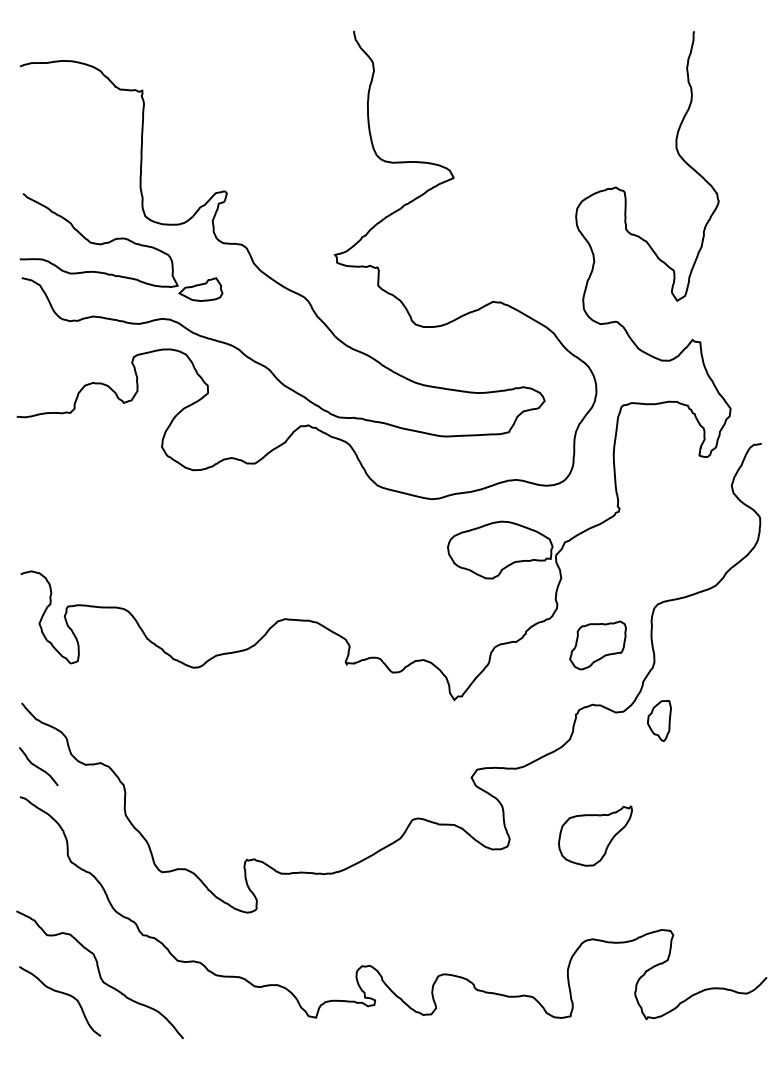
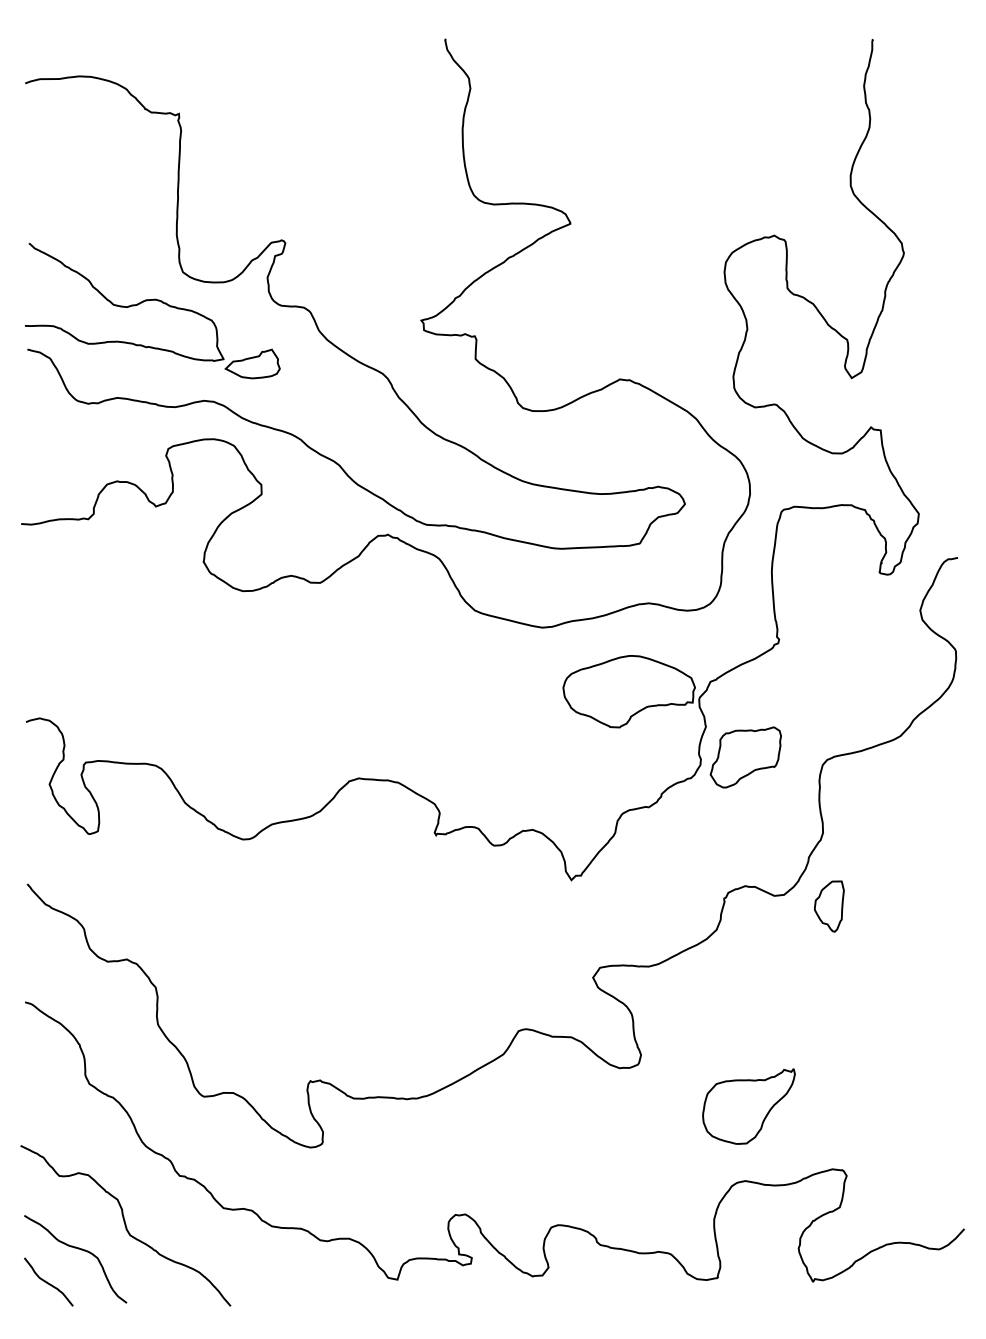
part: (597, 645) -> (745, 757), moved
curve: (38, 766) -> (48, 1281), moved
part: (595, 835) -> (748, 1105), moved

